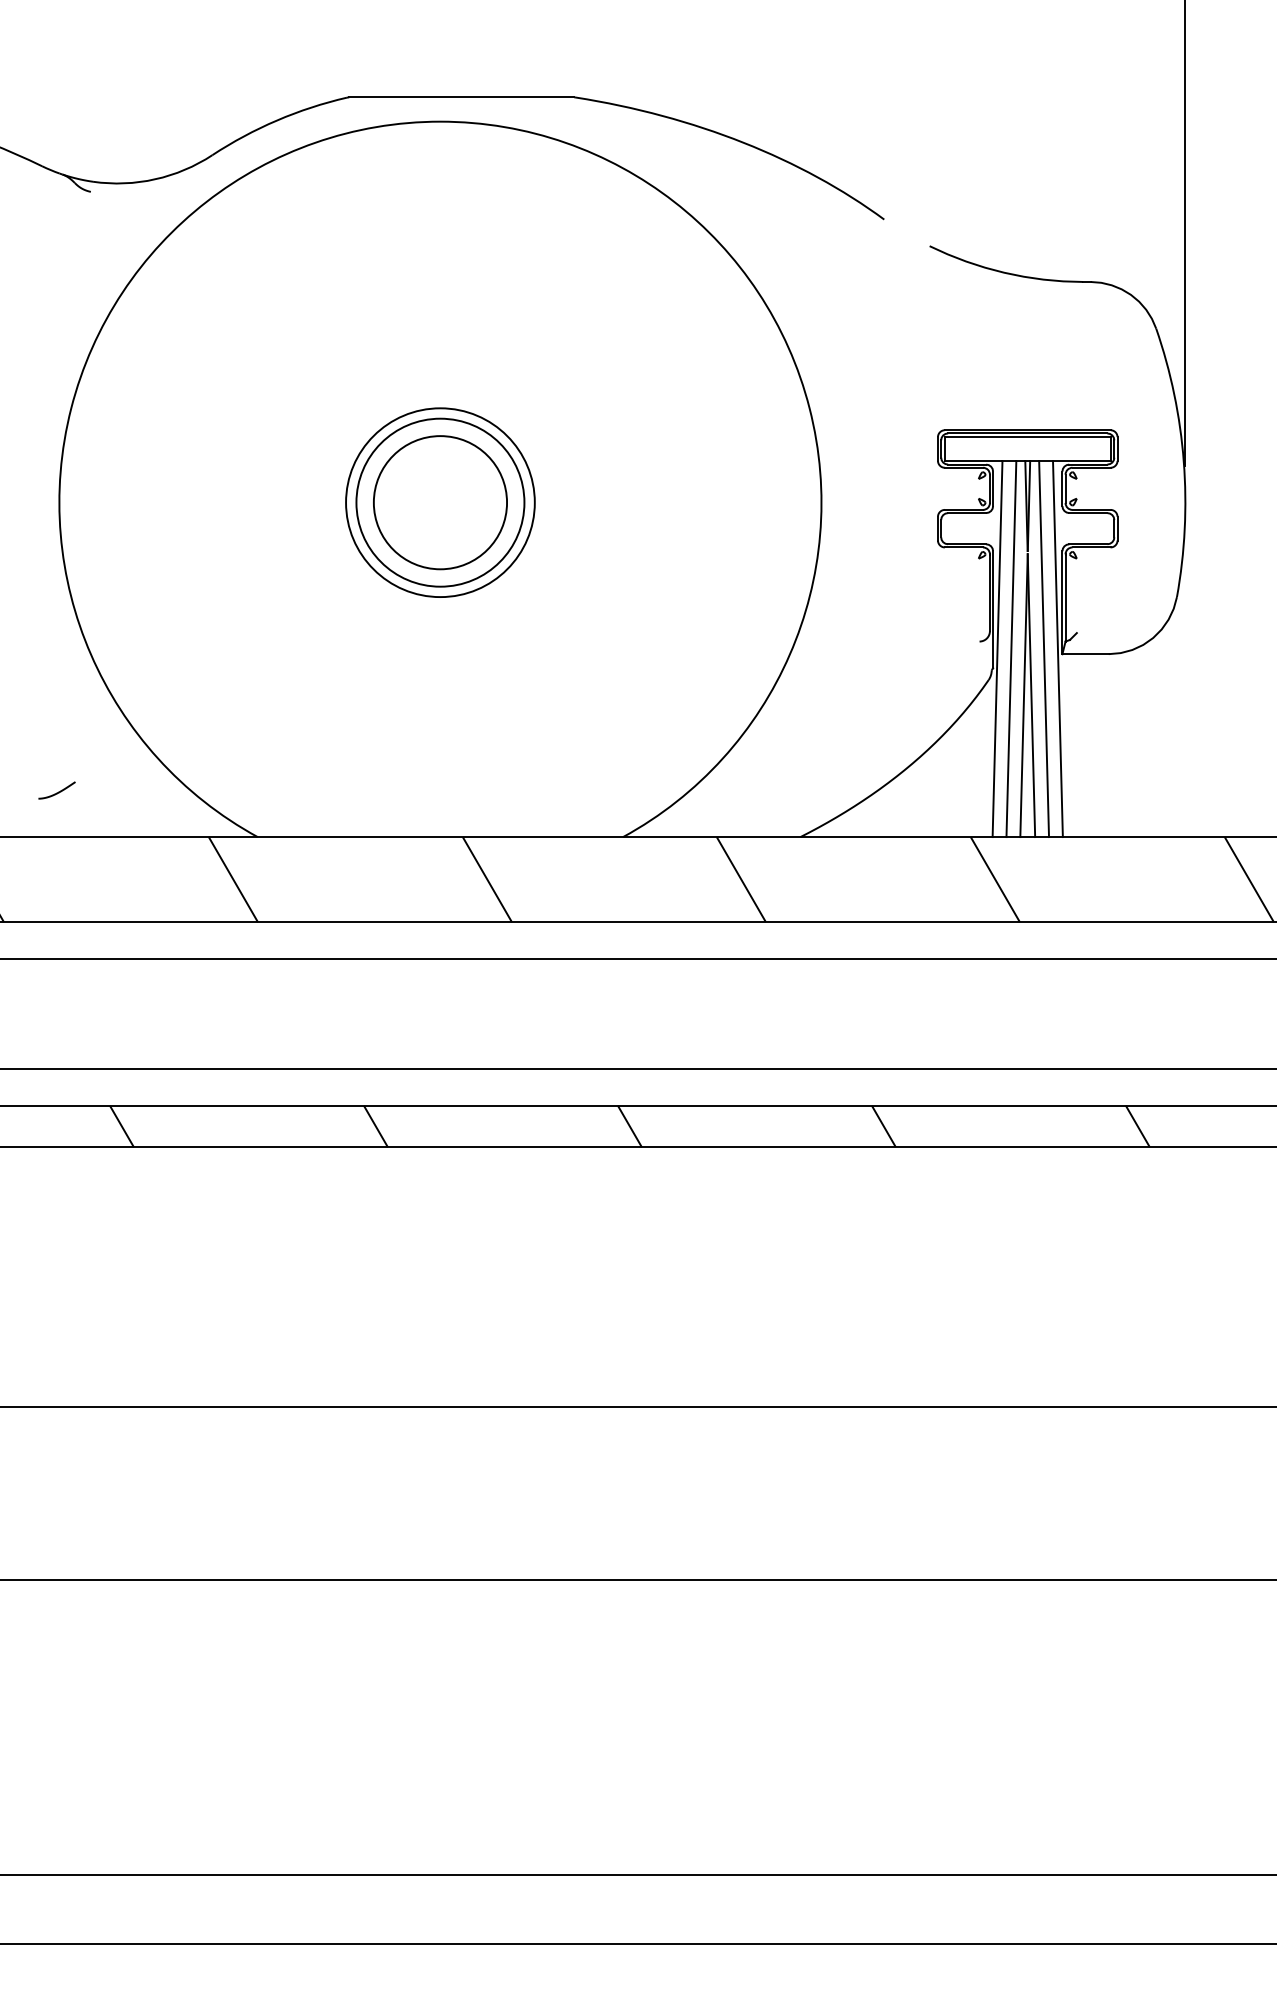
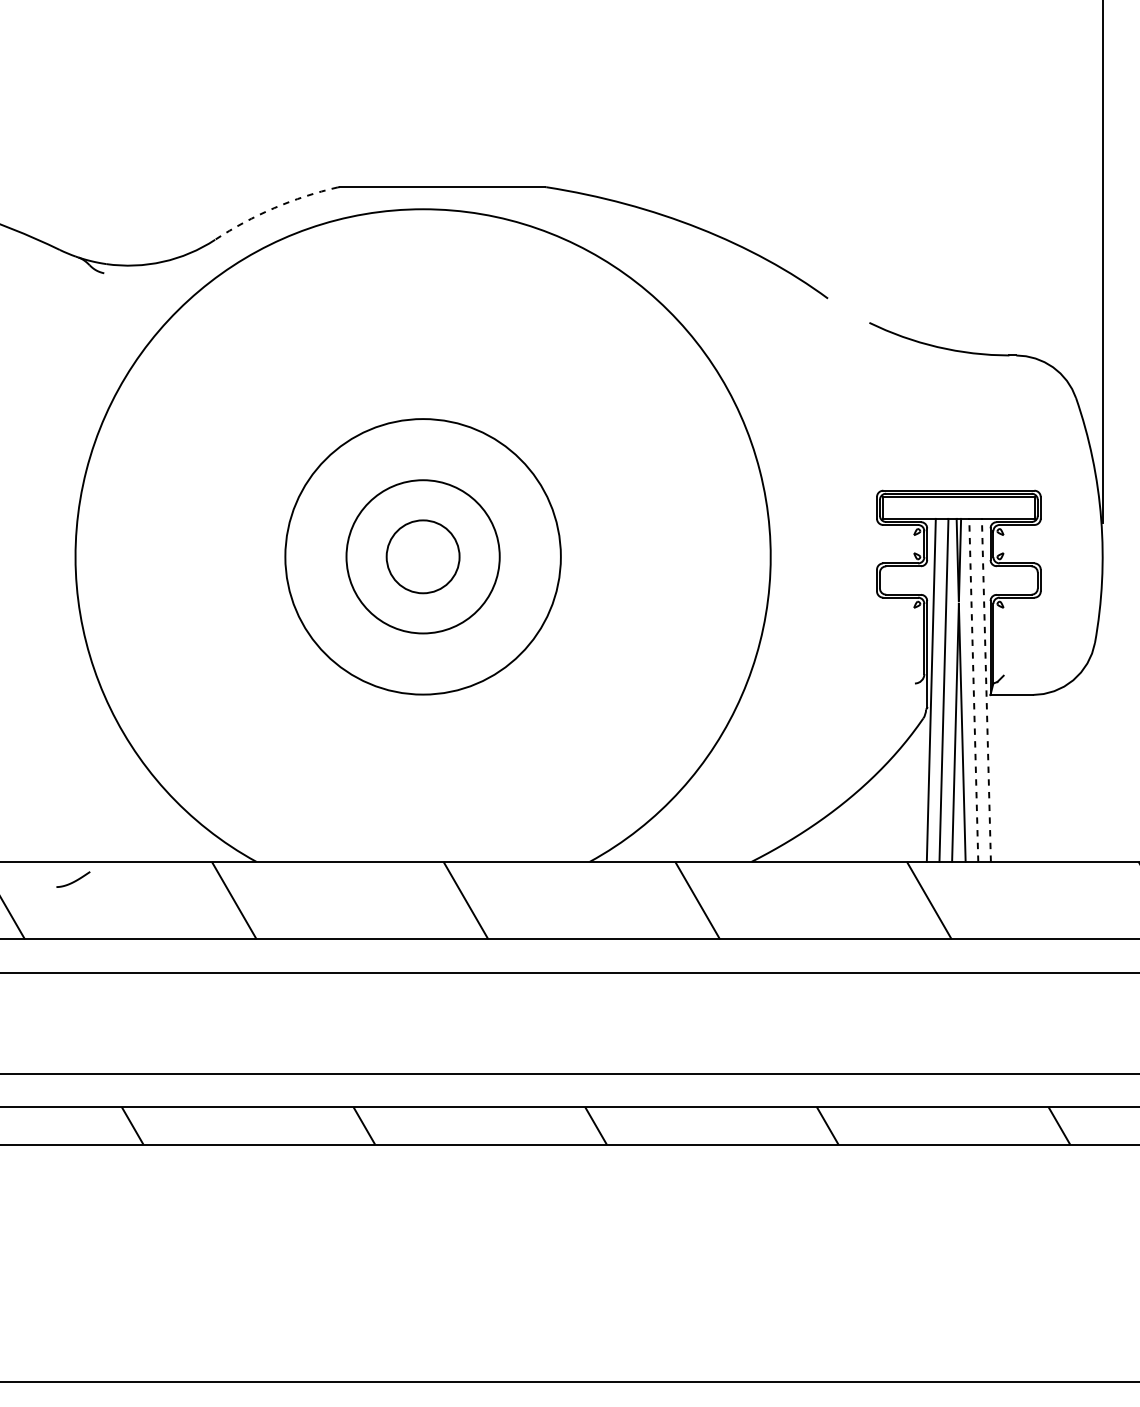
arc: (277, 120) -> (274, 208), solid -> dashed
circle: (440, 502) -> (423, 556), size x0.6
circle: (440, 502) -> (423, 556), size x1.6
line: (1044, 648) -> (974, 689), solid -> dashed
line: (1057, 648) -> (986, 689), solid -> dashed
curve: (56, 792) -> (72, 881), moved

